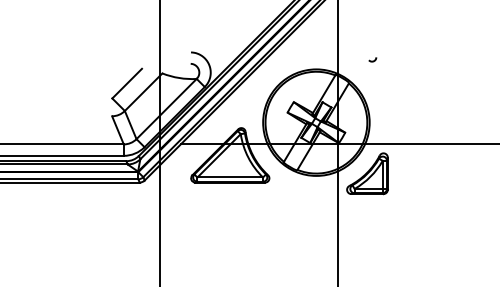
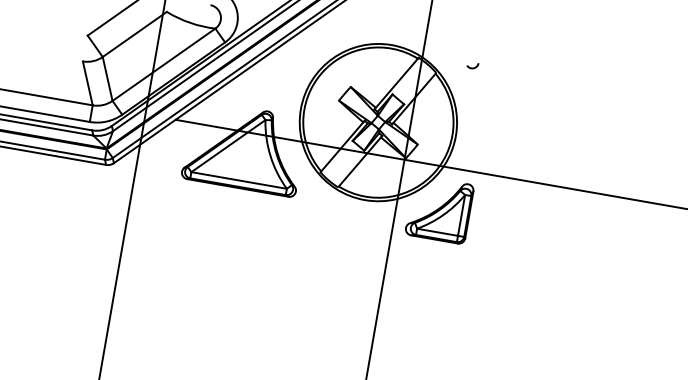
curve: (372, 60) -> (472, 66), moved

